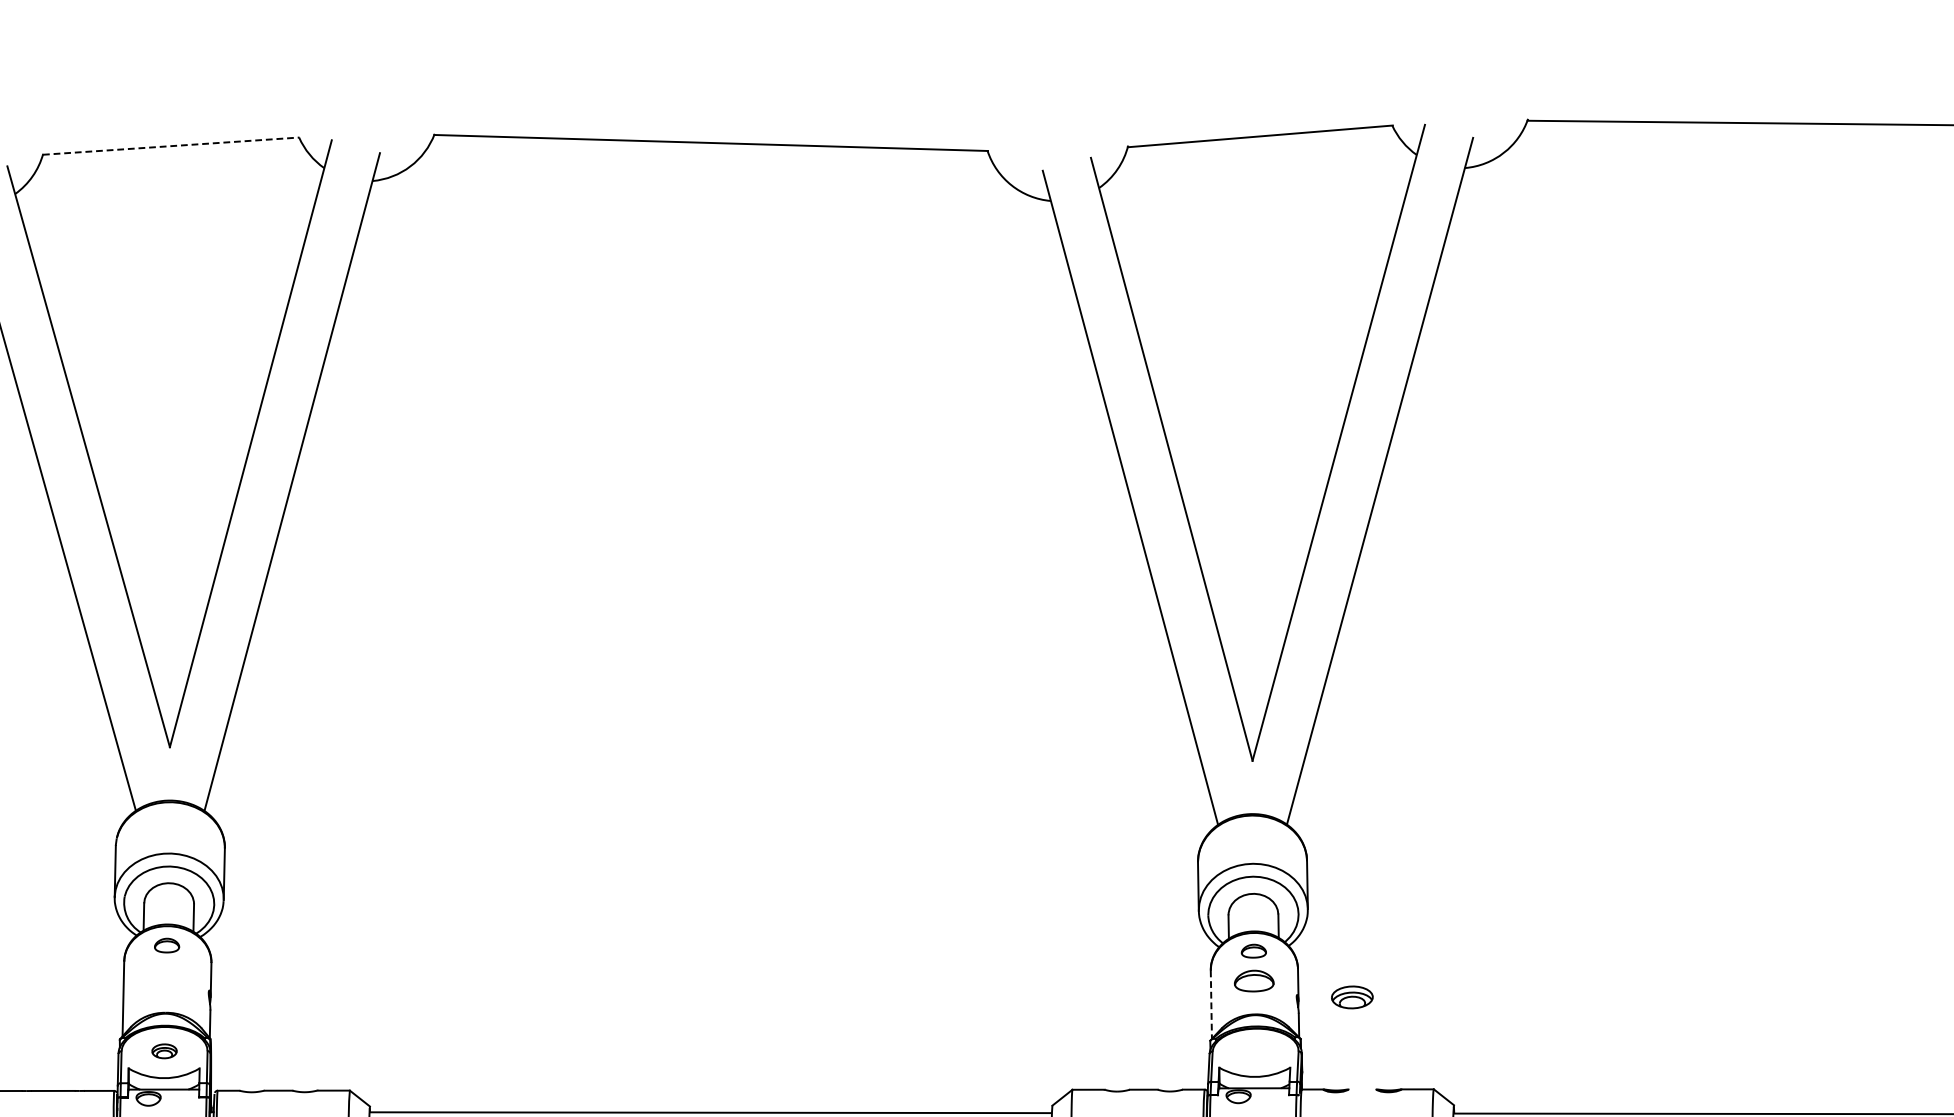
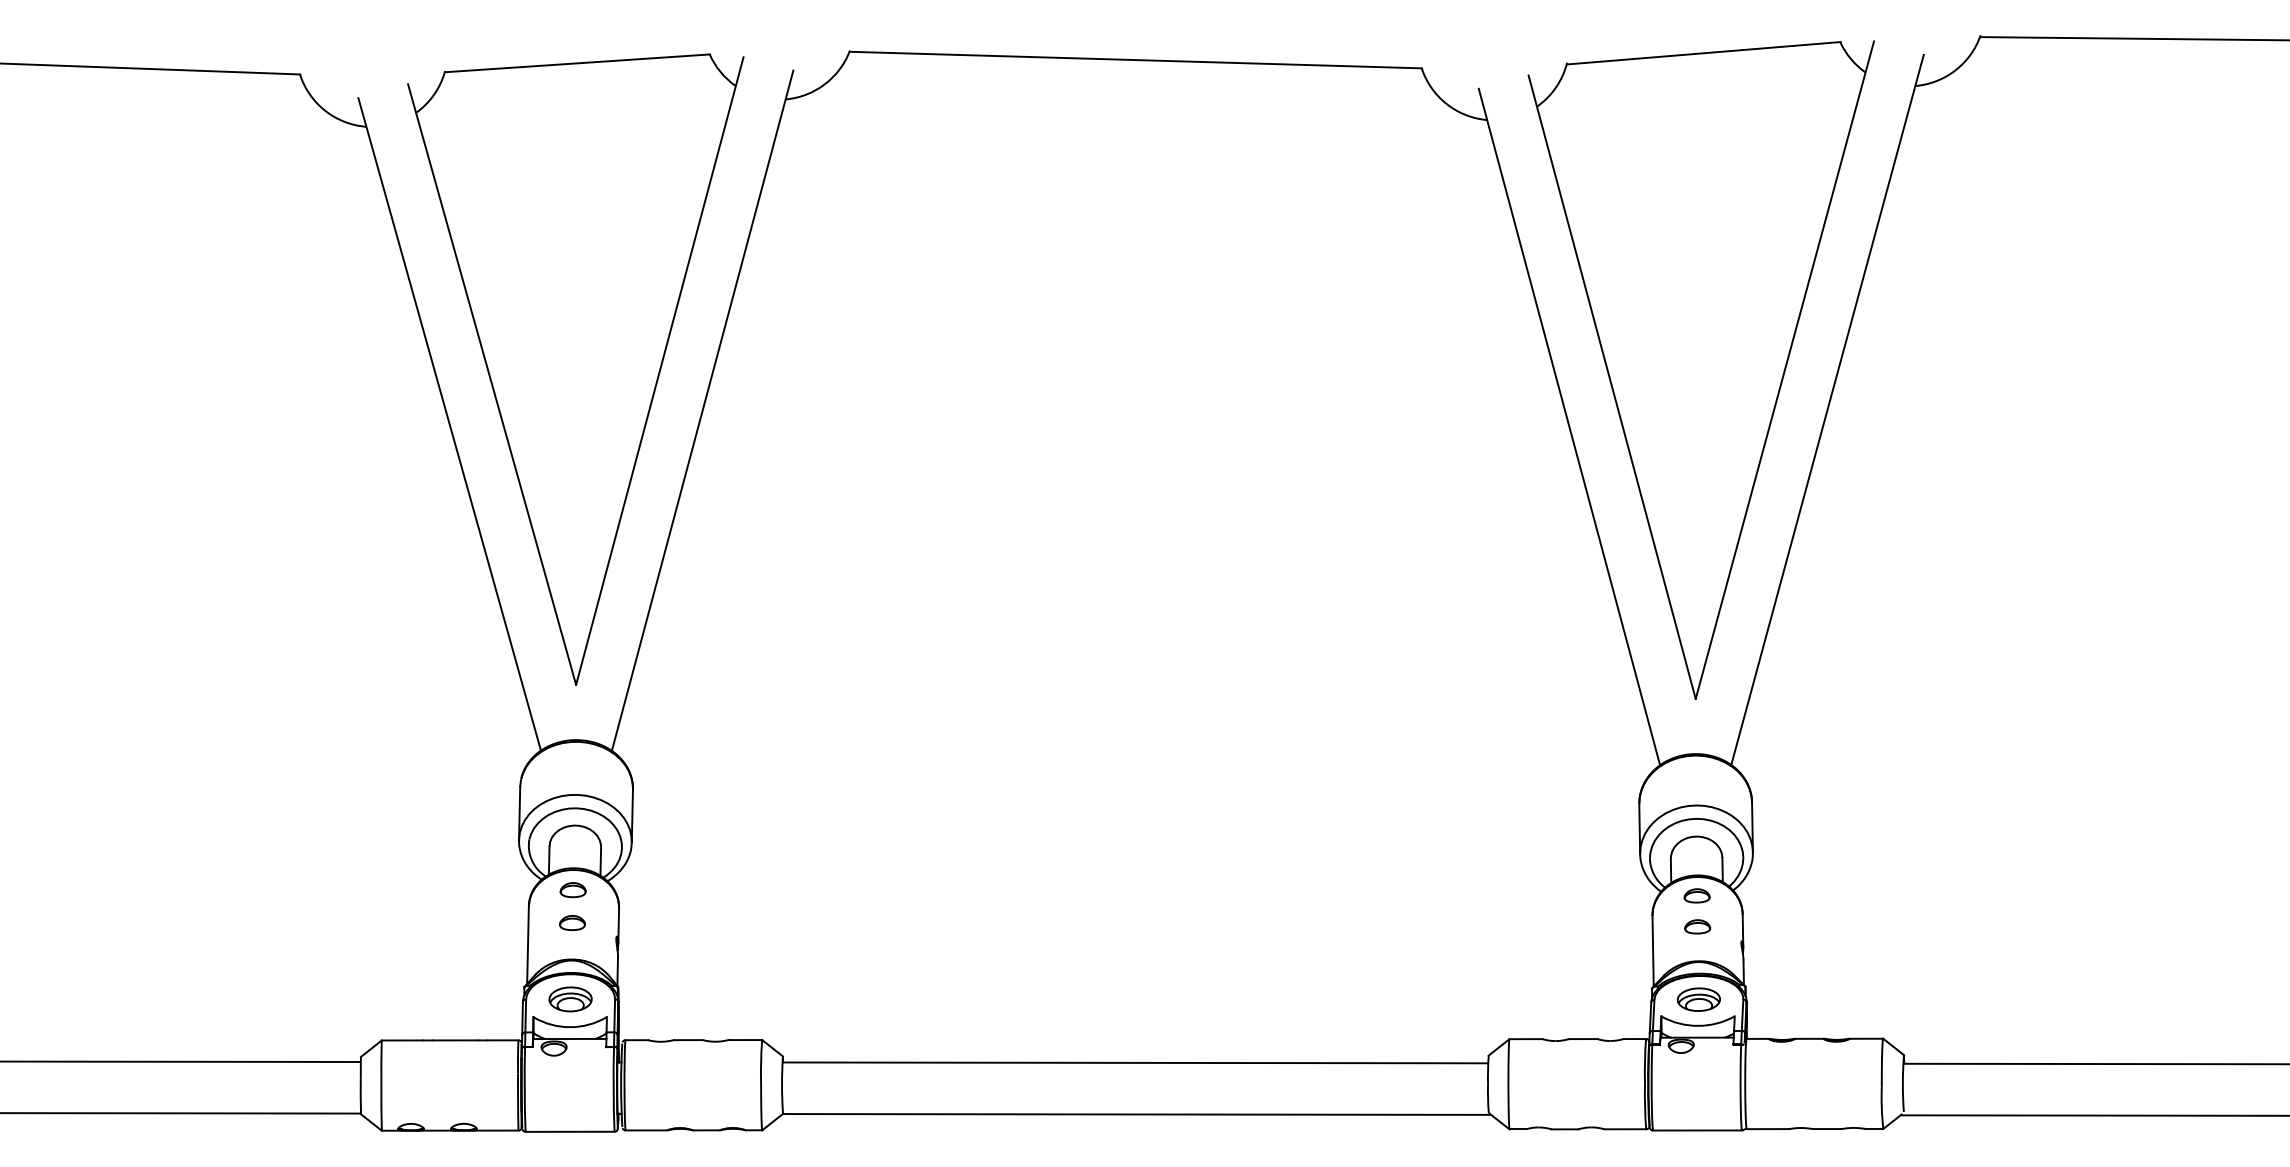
line: (171, 146) -> (577, 63), dashed -> solid
part: (166, 976) -> (572, 922), added
part: (1254, 980) -> (1697, 926), size x0.62
part: (1351, 997) -> (1698, 999), moved
line: (1211, 1004) -> (1653, 951), dashed -> solid
part: (164, 1051) -> (570, 999), size x1.67
line: (1362, 1089) -> (1809, 1038), added

